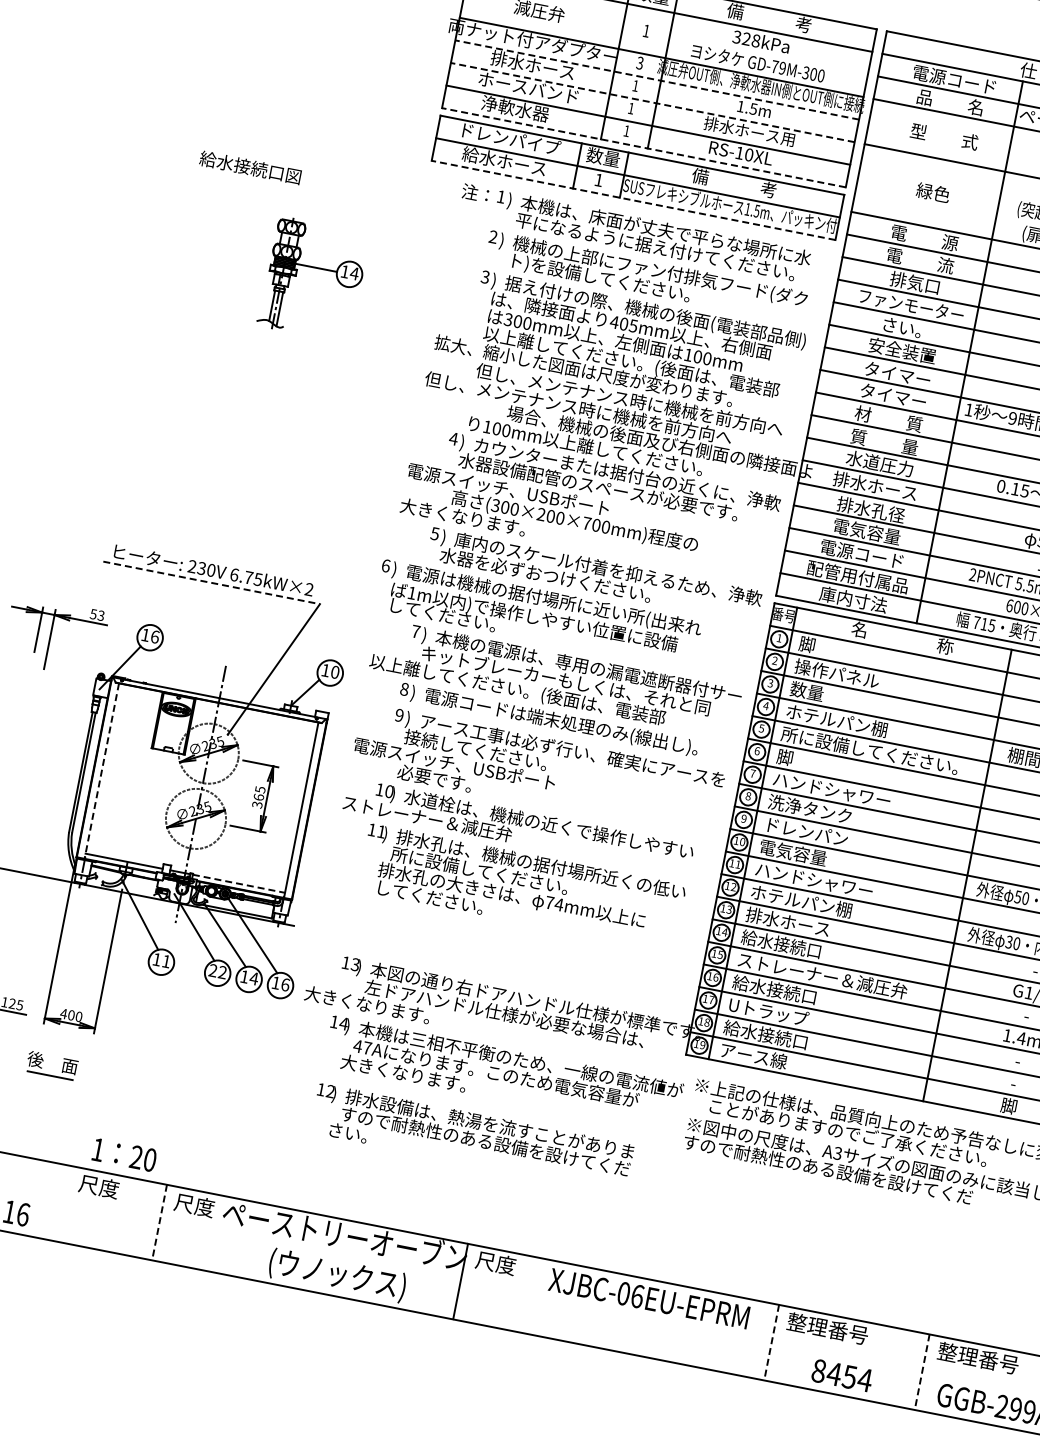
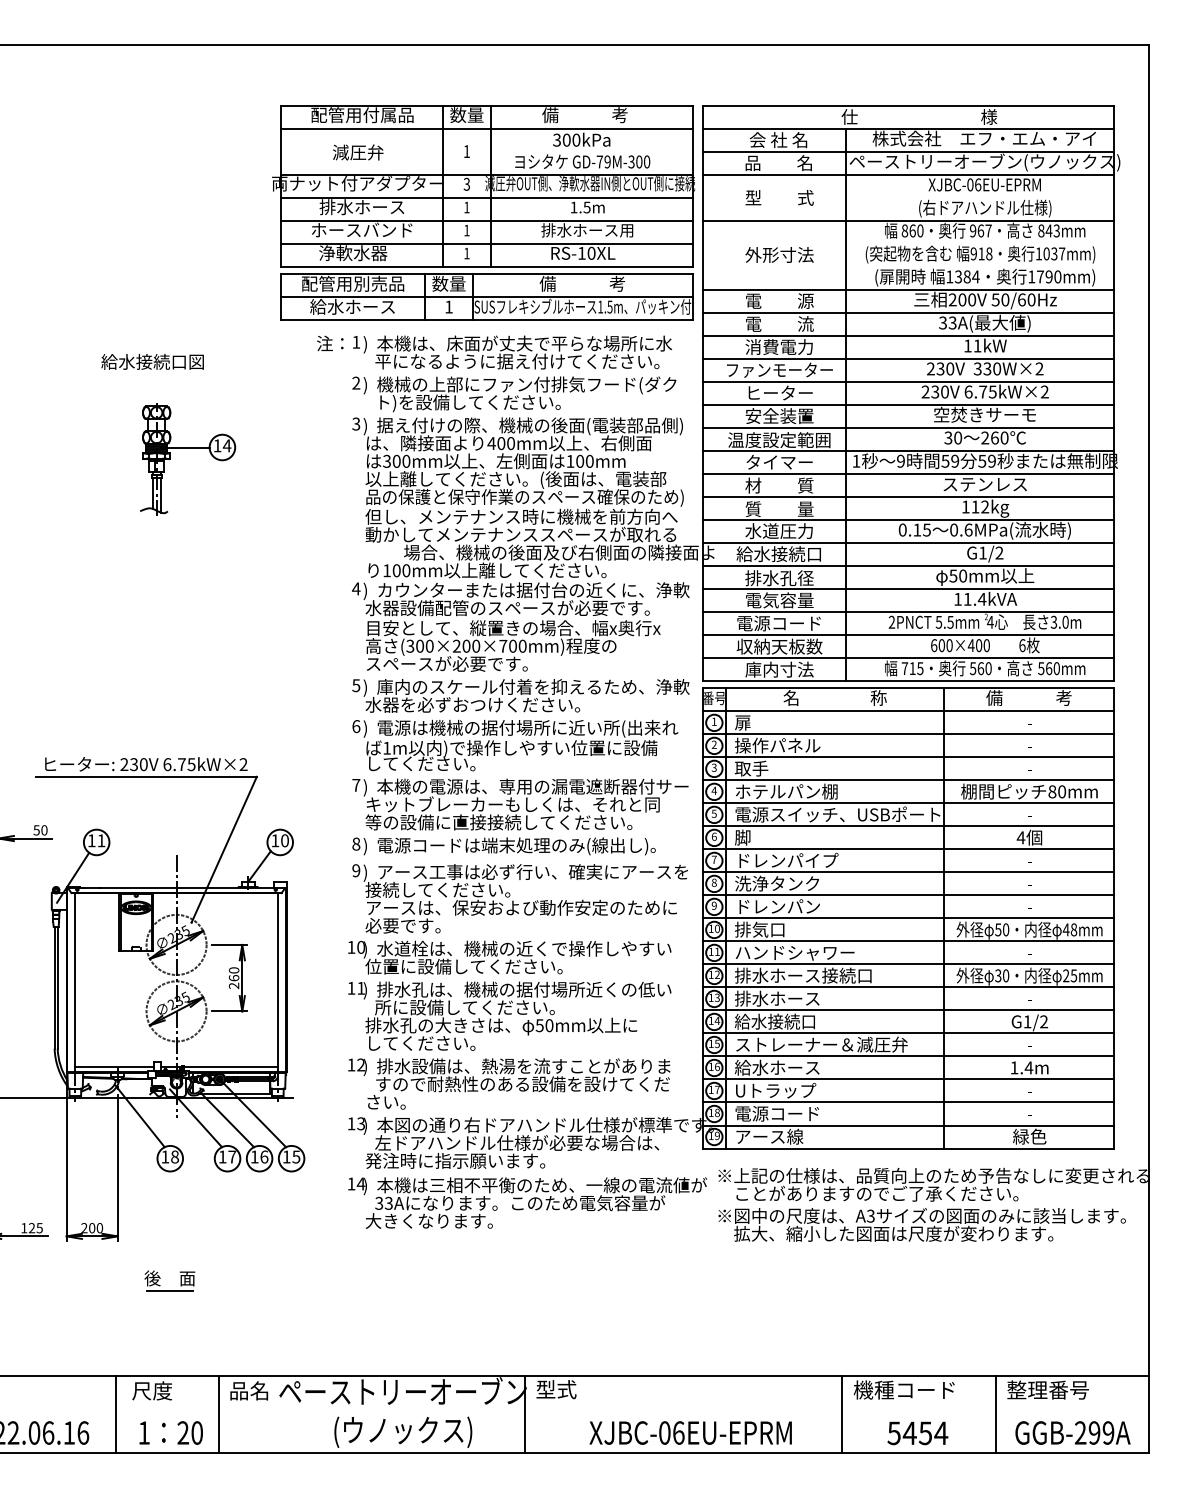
text: (751, 39) -> (571, 139), 328kPa -> 300kPa
line: (656, 79) -> (486, 197), dashed -> solid
text: (954, 80) -> (778, 140), 電源コード -> 会 社 名
line: (652, 102) -> (486, 220), dashed -> solid
text: (509, 138) -> (353, 283), ドレンパイプ -> 配管用別売品
line: (643, 147) -> (486, 266), dashed -> solid
text: (250, 167) -> (152, 361), moved
text: (933, 192) -> (779, 254), 緑色 -> 外形寸法
line: (633, 200) -> (486, 320), dashed -> solid
text: (914, 282) -> (778, 346), 排気口 -> 消費電力
text: (633, 325) -> (510, 443), 405mm -> 400mm
text: (907, 327) -> (780, 392), さい。 -> ヒーター
text: (897, 374) -> (779, 440), タイマー -> 温度設定範囲
text: (613, 377) -> (501, 497), 拡大、縮小した図面は尺度が変わります。 -> 品の保護と保守作業のスペース確保のため)
text: (601, 412) -> (496, 534), 但し、メンテナンス時に機械を前方向へ -> 動かしてメンテナンススペースが取れる
text: (874, 486) -> (778, 554), 排水ホース -> 給水接続口
text: (575, 503) -> (488, 628), 電源スイッチ、USBポート -> 目安として、縦置きの場合、幅x奥行x
text: (504, 524) -> (422, 663), 大きくなります。 -> スペースが必要です。
text: (857, 576) -> (779, 646), 配管用付属品 -> 収納天板数
line: (211, 582) -> (146, 776), dashed -> solid
text: (101, 615) -> (44, 830), 53 -> 50
text: (538, 615) -> (515, 745), moved
text: (155, 636) -> (101, 840), 16 -> 11
text: (806, 644) -> (742, 722), 脚 -> 扉
text: (524, 691) -> (474, 823), 以上離してください。(後面は、電装部 -> 等の設備に直接接続してください。
text: (806, 691) -> (751, 768), 数量 -> 取手
text: (882, 752) -> (837, 814), 所に設備してください。 -> 電源スイッチ、USBポート
line: (101, 771) -> (74, 983), dashed -> solid
text: (529, 778) -> (496, 907), 電源スイッチ、USBポート -> アースは、保安および動作安定のために
text: (831, 789) -> (794, 860), ハンドシャワー -> ドレンパイプ
text: (258, 796) -> (233, 977), 365 -> 260
text: (463, 825) -> (440, 966), ストレーナー＆減圧弁 -> 位置に設備してください。
text: (793, 852) -> (769, 929), 電気容量 -> 排気口
line: (239, 883) -> (231, 1066), dashed -> solid
text: (554, 903) -> (544, 1025), 74mm -> 50mm
text: (818, 904) -> (803, 975), ホテルパン棚 -> 排水ホース接続口
text: (167, 961) -> (175, 1156), 11 -> 18
text: (218, 971) -> (227, 1156), 22 -> 17
text: (254, 978) -> (264, 1156), 14 -> 16
text: (285, 984) -> (296, 1156), 16 -> 15
text: (791, 992) -> (794, 1067), 給水接続口 -> 給水ホース
text: (63, 1014) -> (84, 1228), 400 -> 200
text: (417, 1014) -> (431, 1160), 大きくなります。 -> 発注時に指示願います。
text: (765, 1034) -> (776, 1113), 給水接続口 -> 電源コード
text: (362, 1046) -> (383, 1202), 47A -> 33A
part: (43, 1061) -> (160, 1278), moved
text: (1008, 1105) -> (1029, 1136), 脚 -> 緑色
text: (472, 1138) -> (509, 1083), moved
text: (123, 1154) -> (170, 1432), moved
text: (848, 1173) -> (885, 1233), すので耐熱性のある設備を設けてくだ -> 拡大、縮小した図面は尺度が変わります。
line: (59, 1202) -> (116, 1414), added
text: (194, 1204) -> (249, 1390), 尺度 -> 品名
line: (159, 1222) -> (218, 1414), dashed -> solid
text: (496, 1263) -> (556, 1389), 尺度 -> 型式
text: (649, 1298) -> (690, 1432), moved
text: (836, 1329) -> (903, 1389), 整理番号 -> 機種コード
line: (771, 1342) -> (842, 1414), dashed -> solid
text: (818, 1371) -> (893, 1433), 8454 -> 5454
line: (922, 1372) -> (995, 1414), dashed -> solid

